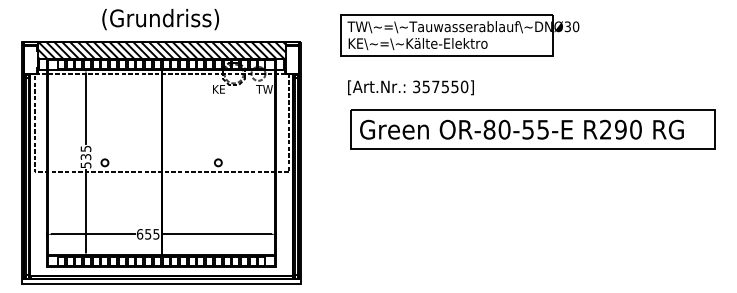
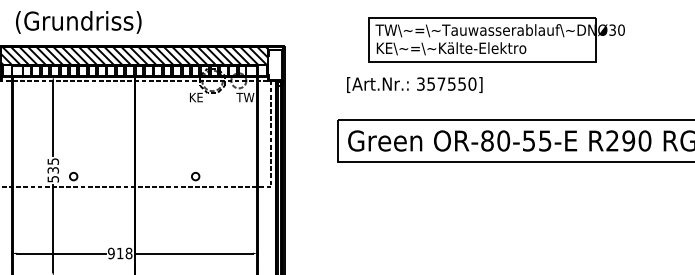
text: (160, 19) -> (78, 22), moved
part: (459, 35) -> (496, 39), moved
text: (410, 87) -> (414, 84), moved
text: (147, 234) -> (119, 253), 655 -> 918

